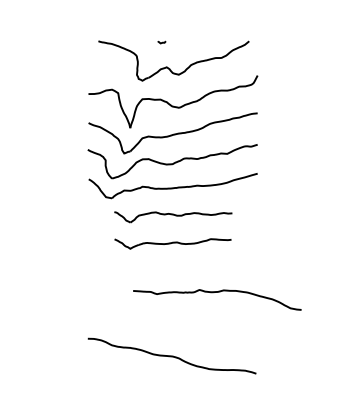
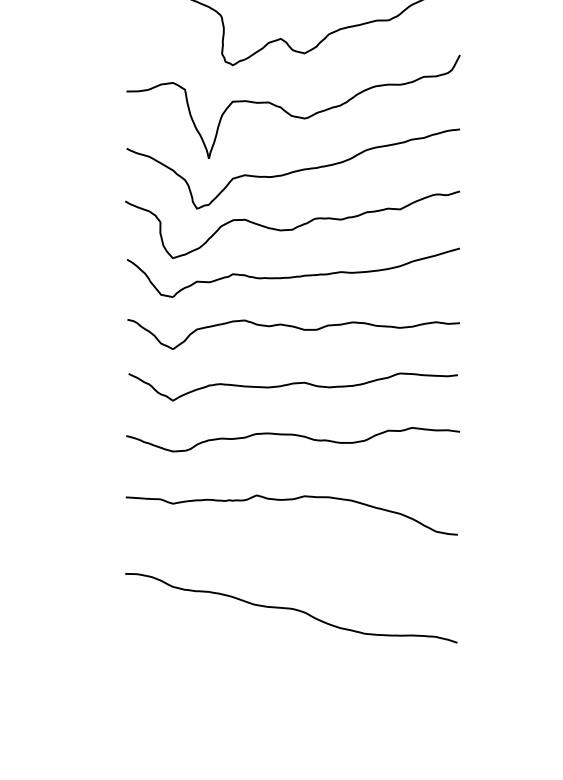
part: (173, 217) -> (294, 334), size x1.43
part: (172, 243) -> (292, 386), size x1.43
curve: (173, 269) -> (294, 437), added
curve: (217, 292) -> (292, 500), moved

